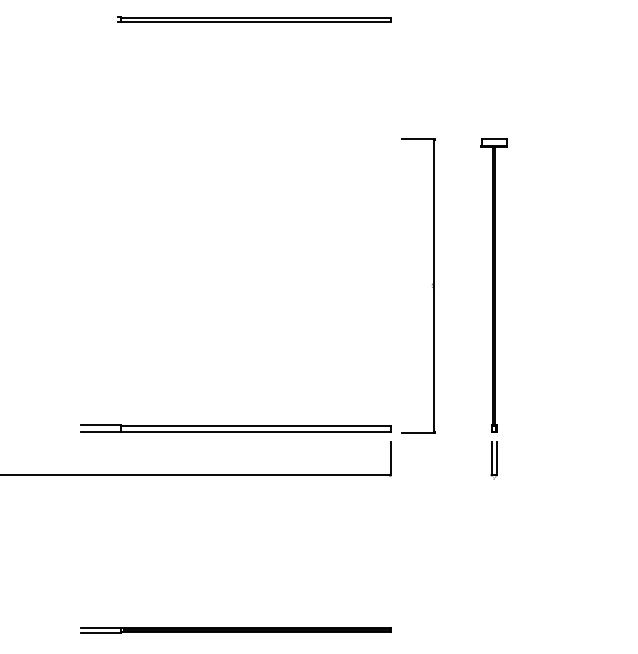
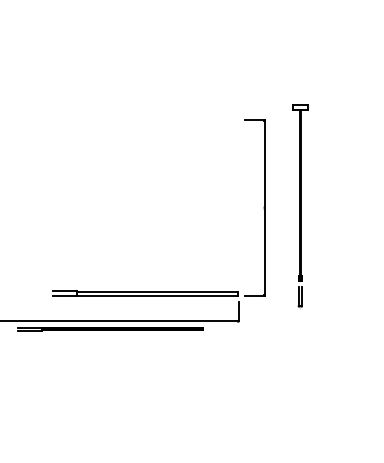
line: (253, 19) -> (156, 48), removed
part: (494, 308) -> (300, 206), moved
line: (235, 630) -> (110, 329), moved

